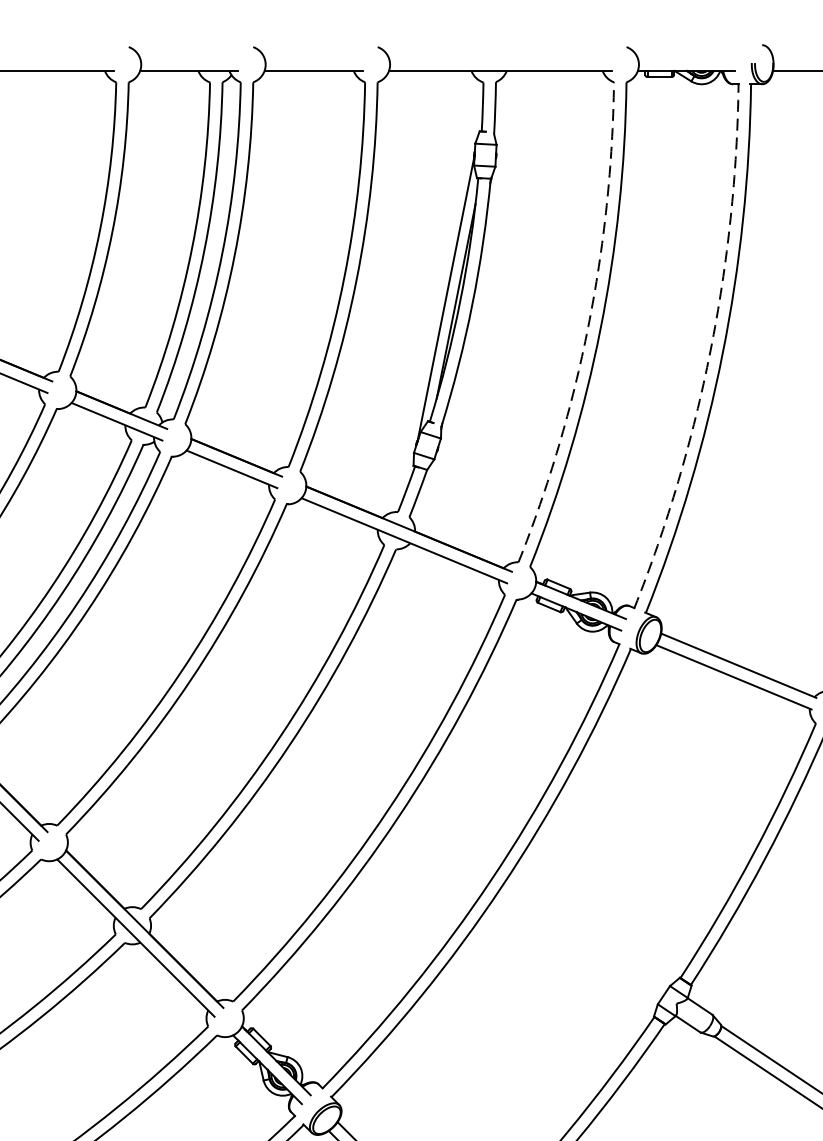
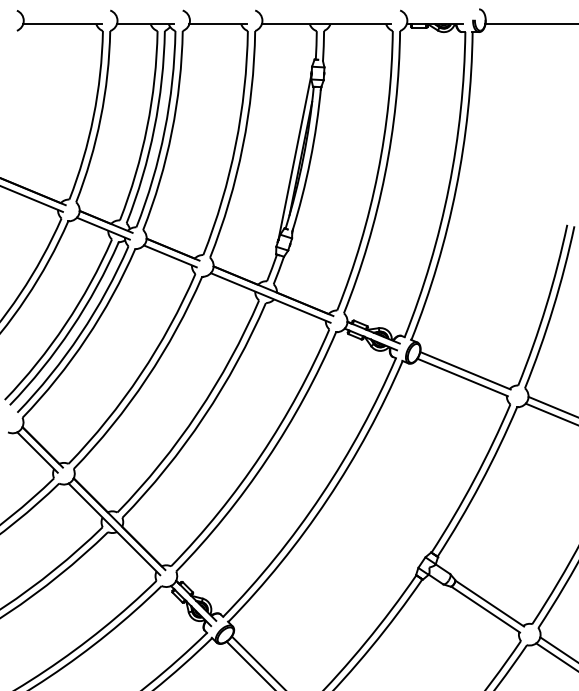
arc: (587, 327) -> (377, 173), dashed -> solid
arc: (711, 351) -> (449, 187), dashed -> solid

